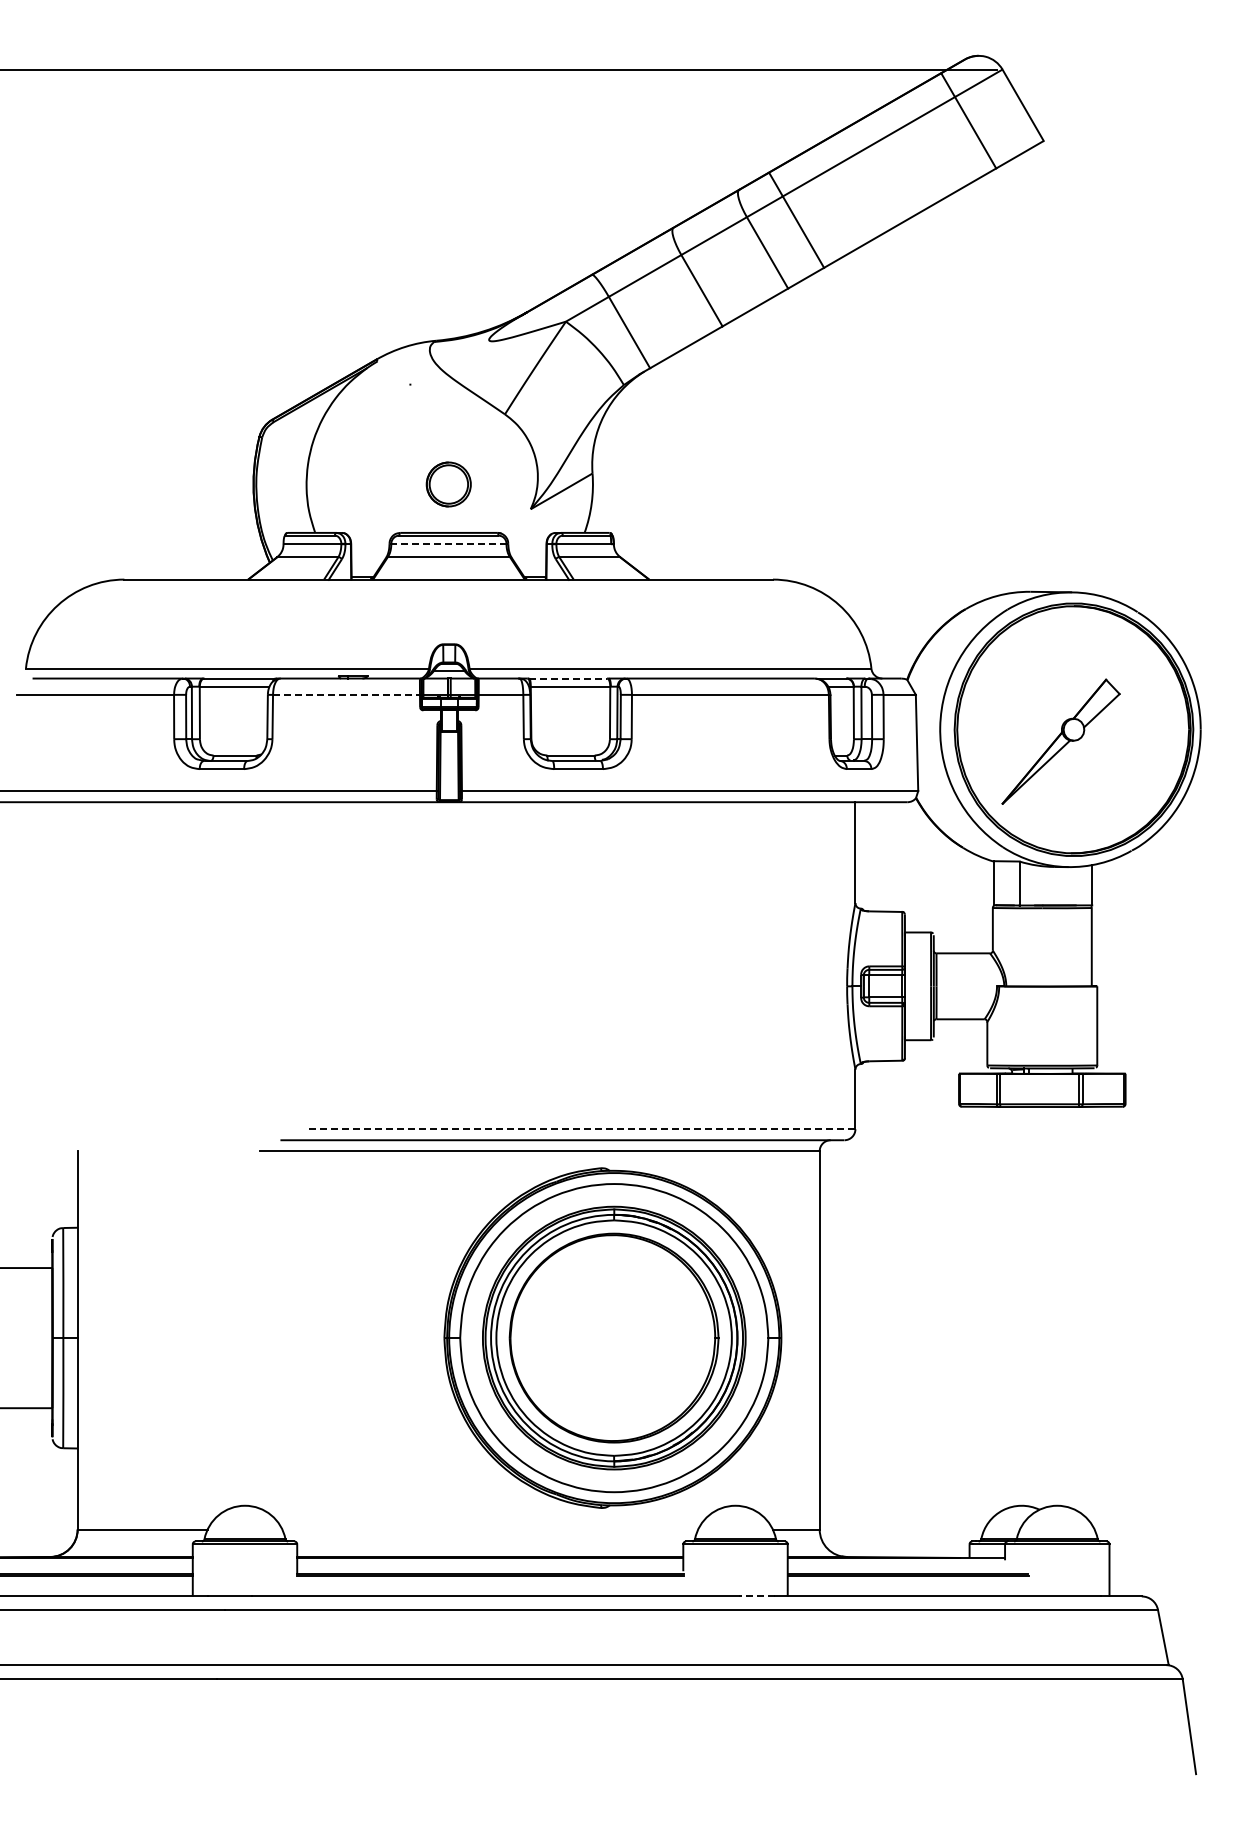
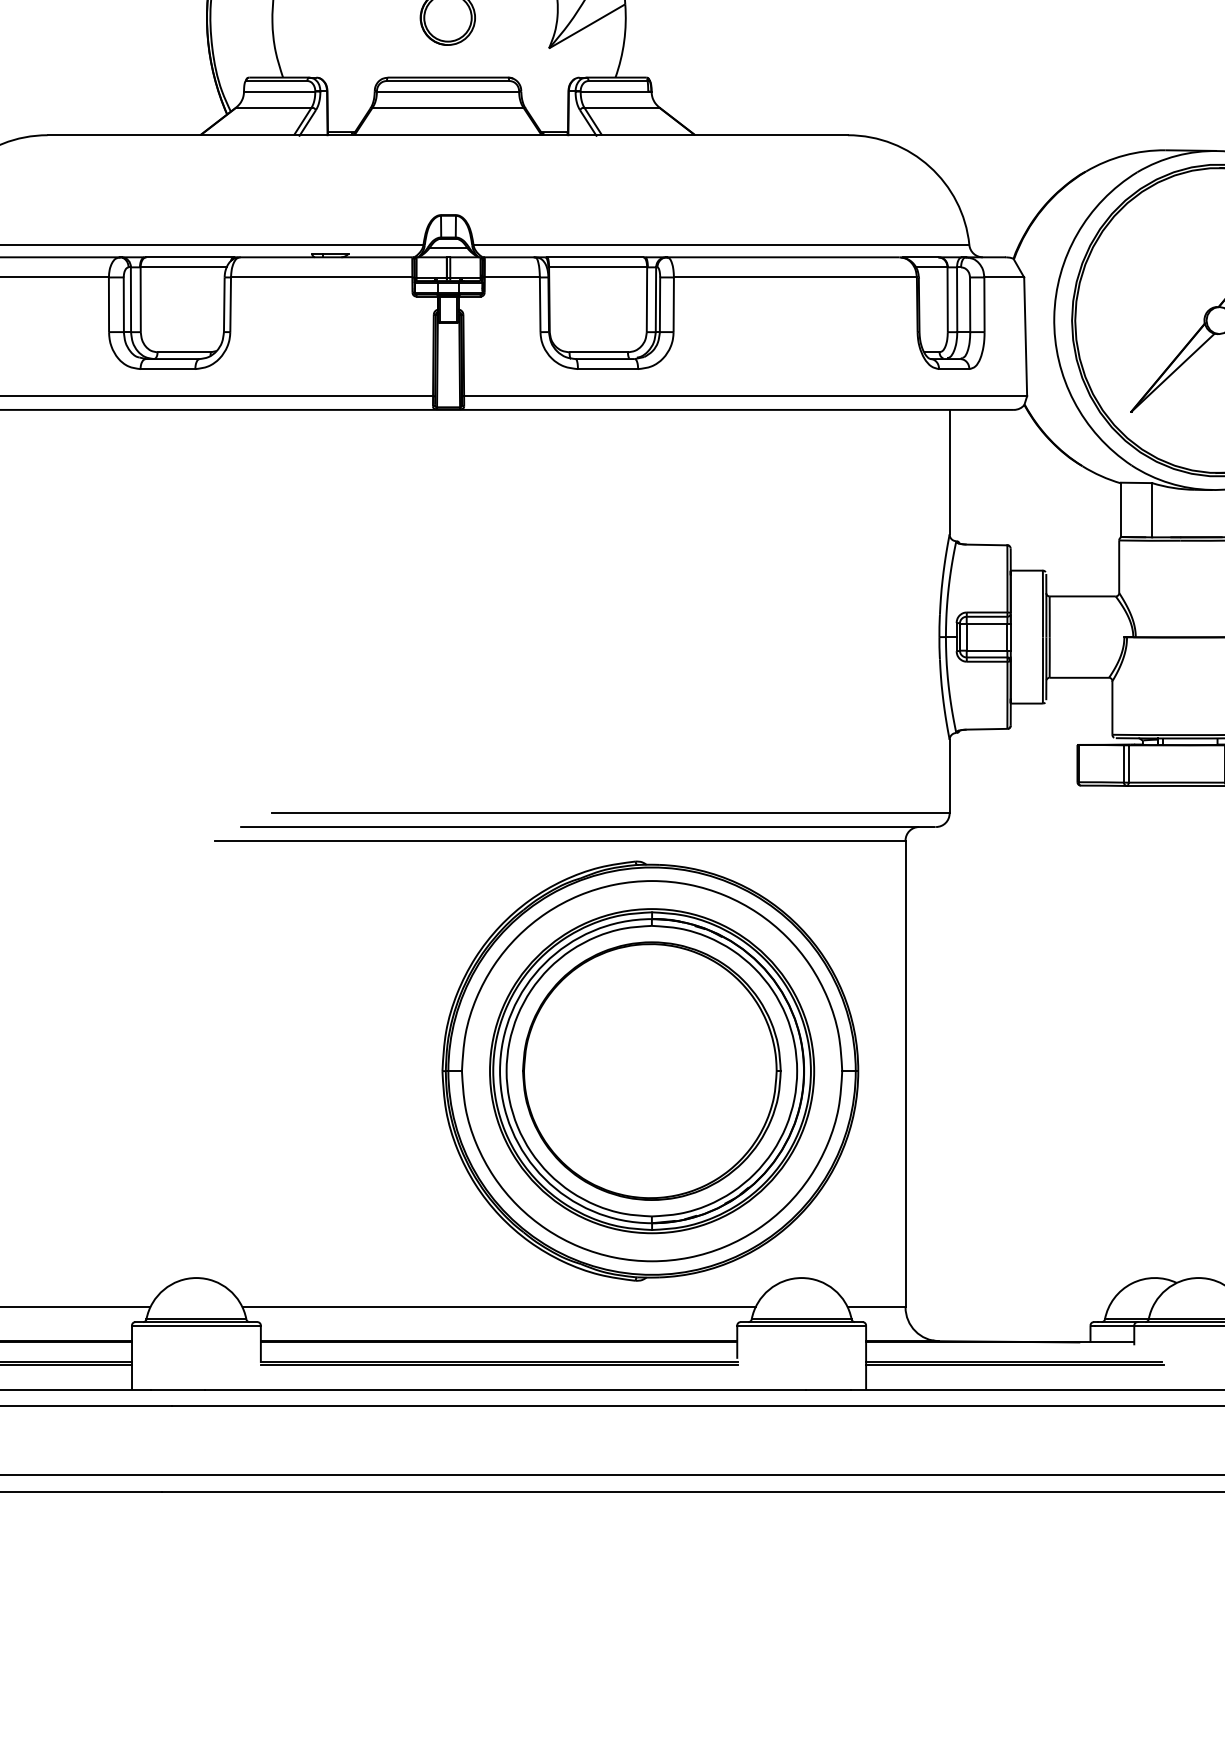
line: (448, 544) -> (447, 91), dashed -> solid
line: (568, 678) -> (595, 257), dashed -> solid
line: (347, 694) -> (322, 277), dashed -> solid
line: (580, 1129) -> (610, 813), dashed -> solid
line: (490, 1529) -> (499, 1307), added
line: (756, 1596) -> (827, 1389), dashed -> solid

